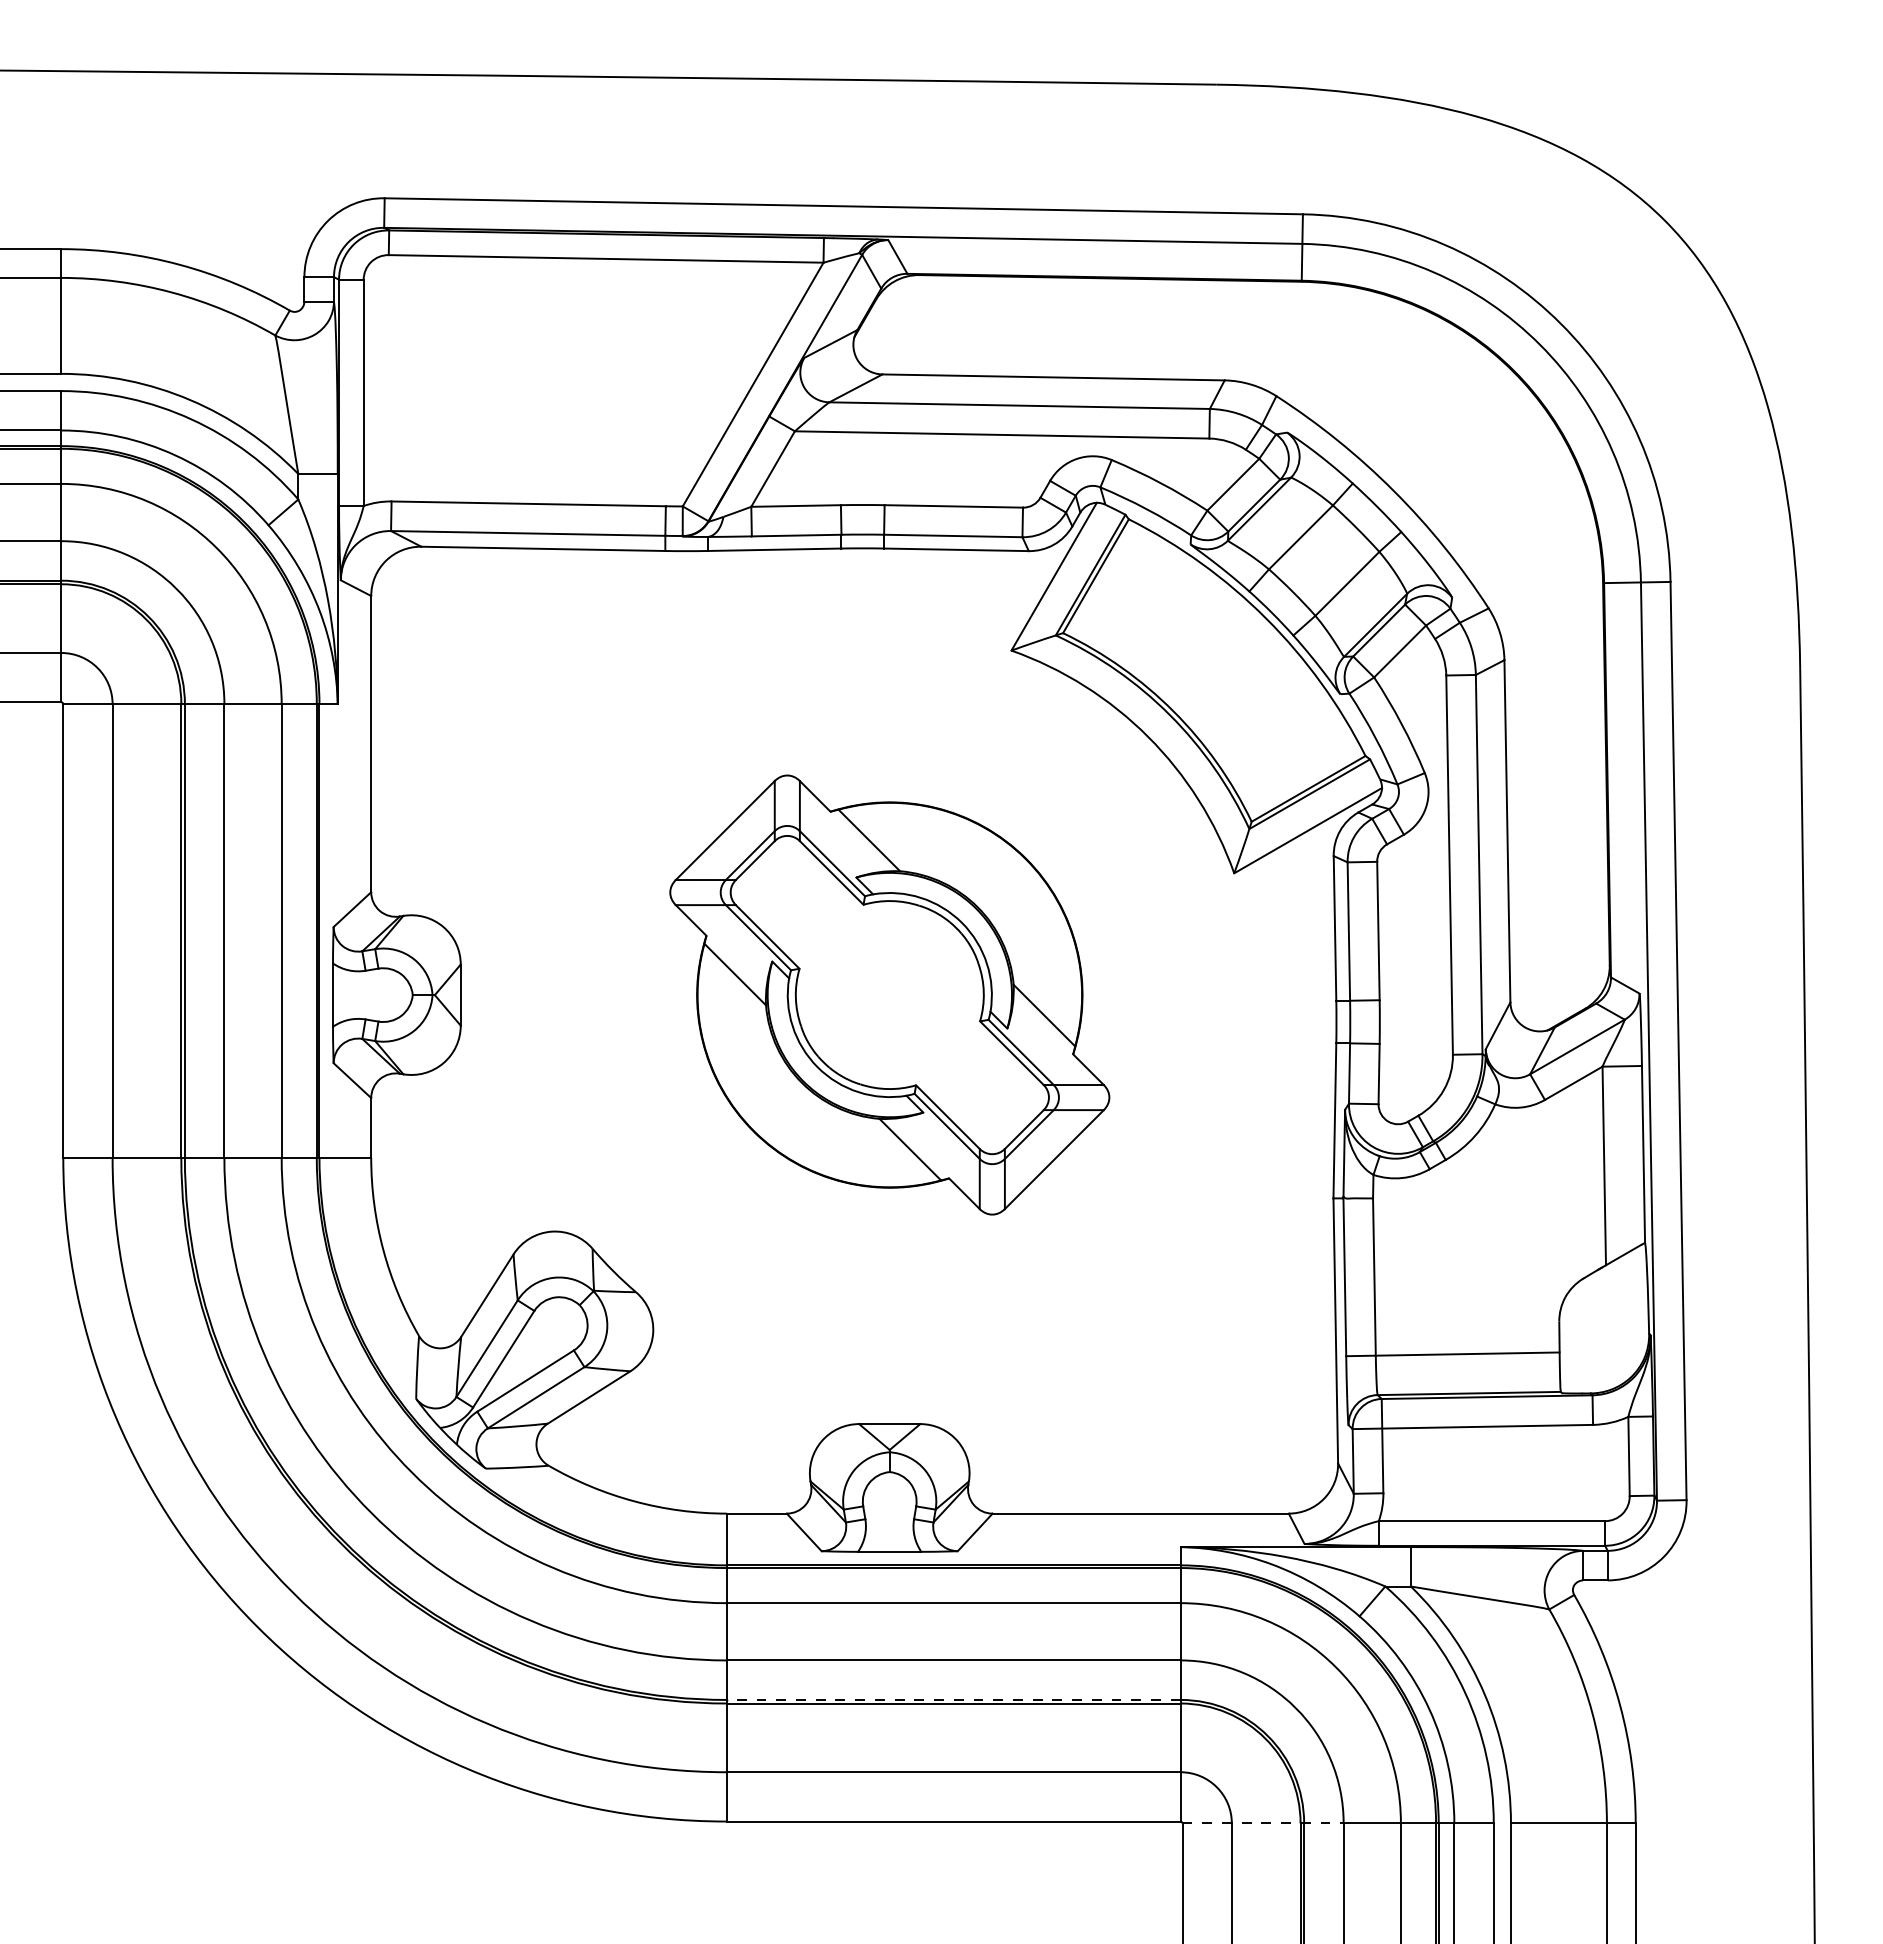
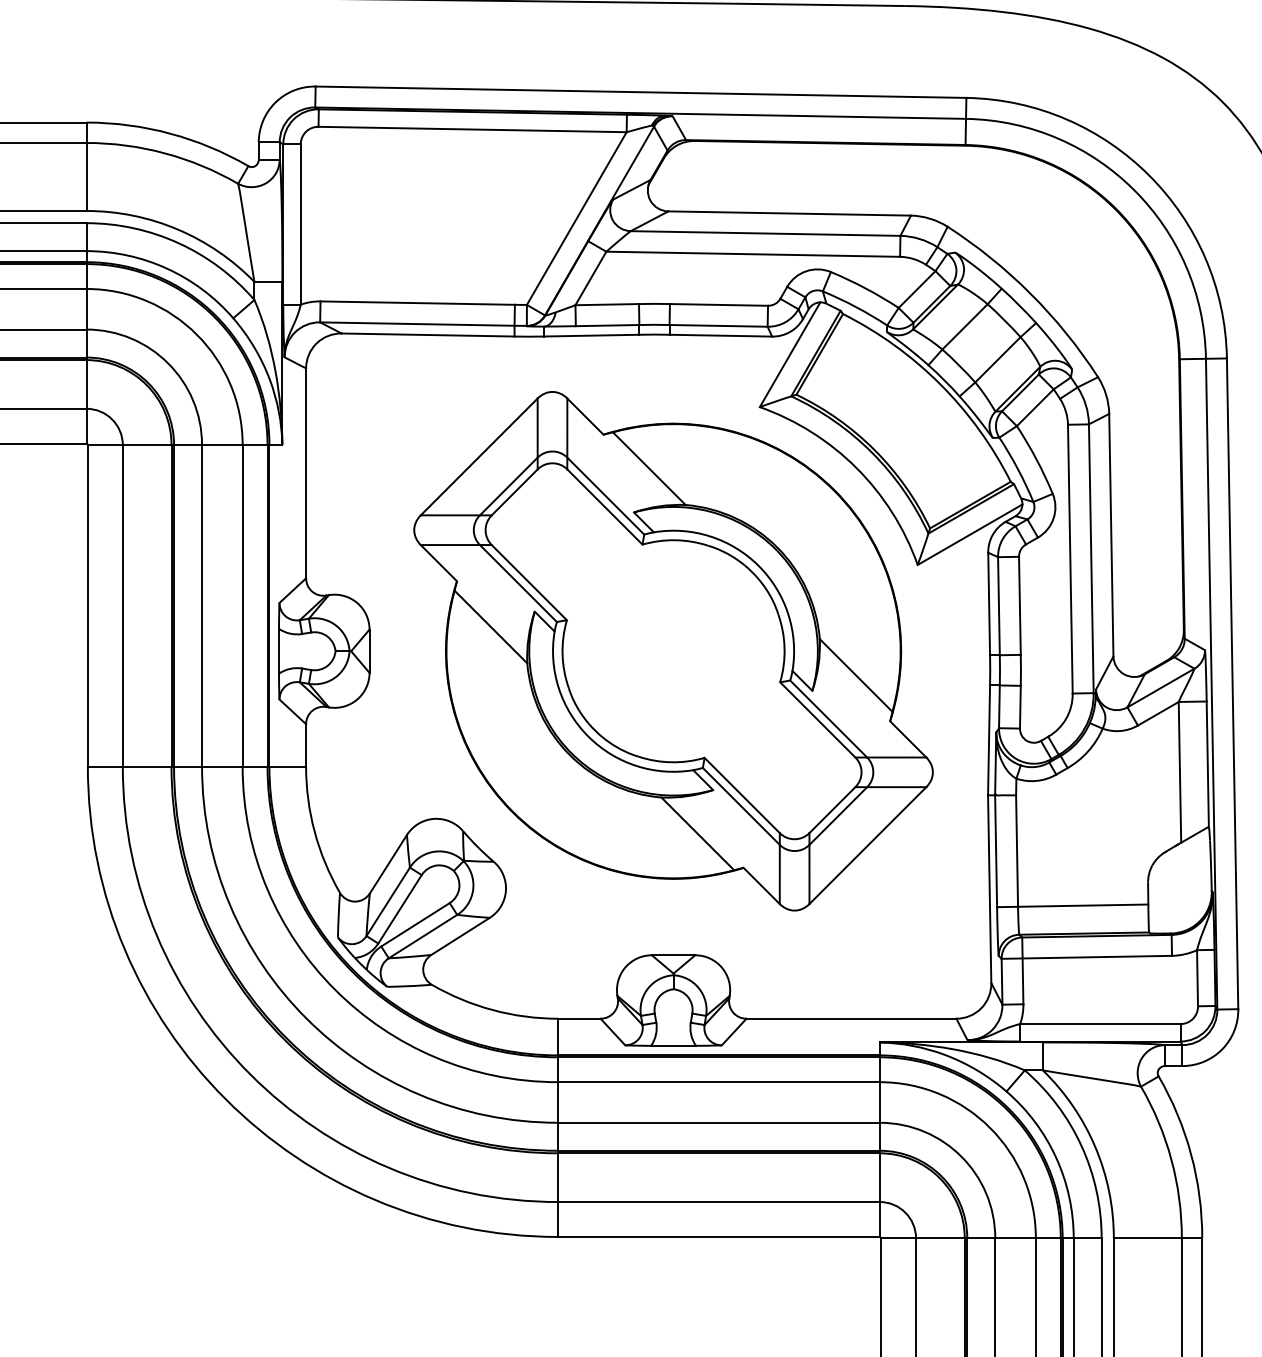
part: (889, 994) -> (673, 650), size x1.67
line: (953, 1699) -> (718, 1150), dashed -> solid
line: (1263, 1823) -> (938, 1238), dashed -> solid

